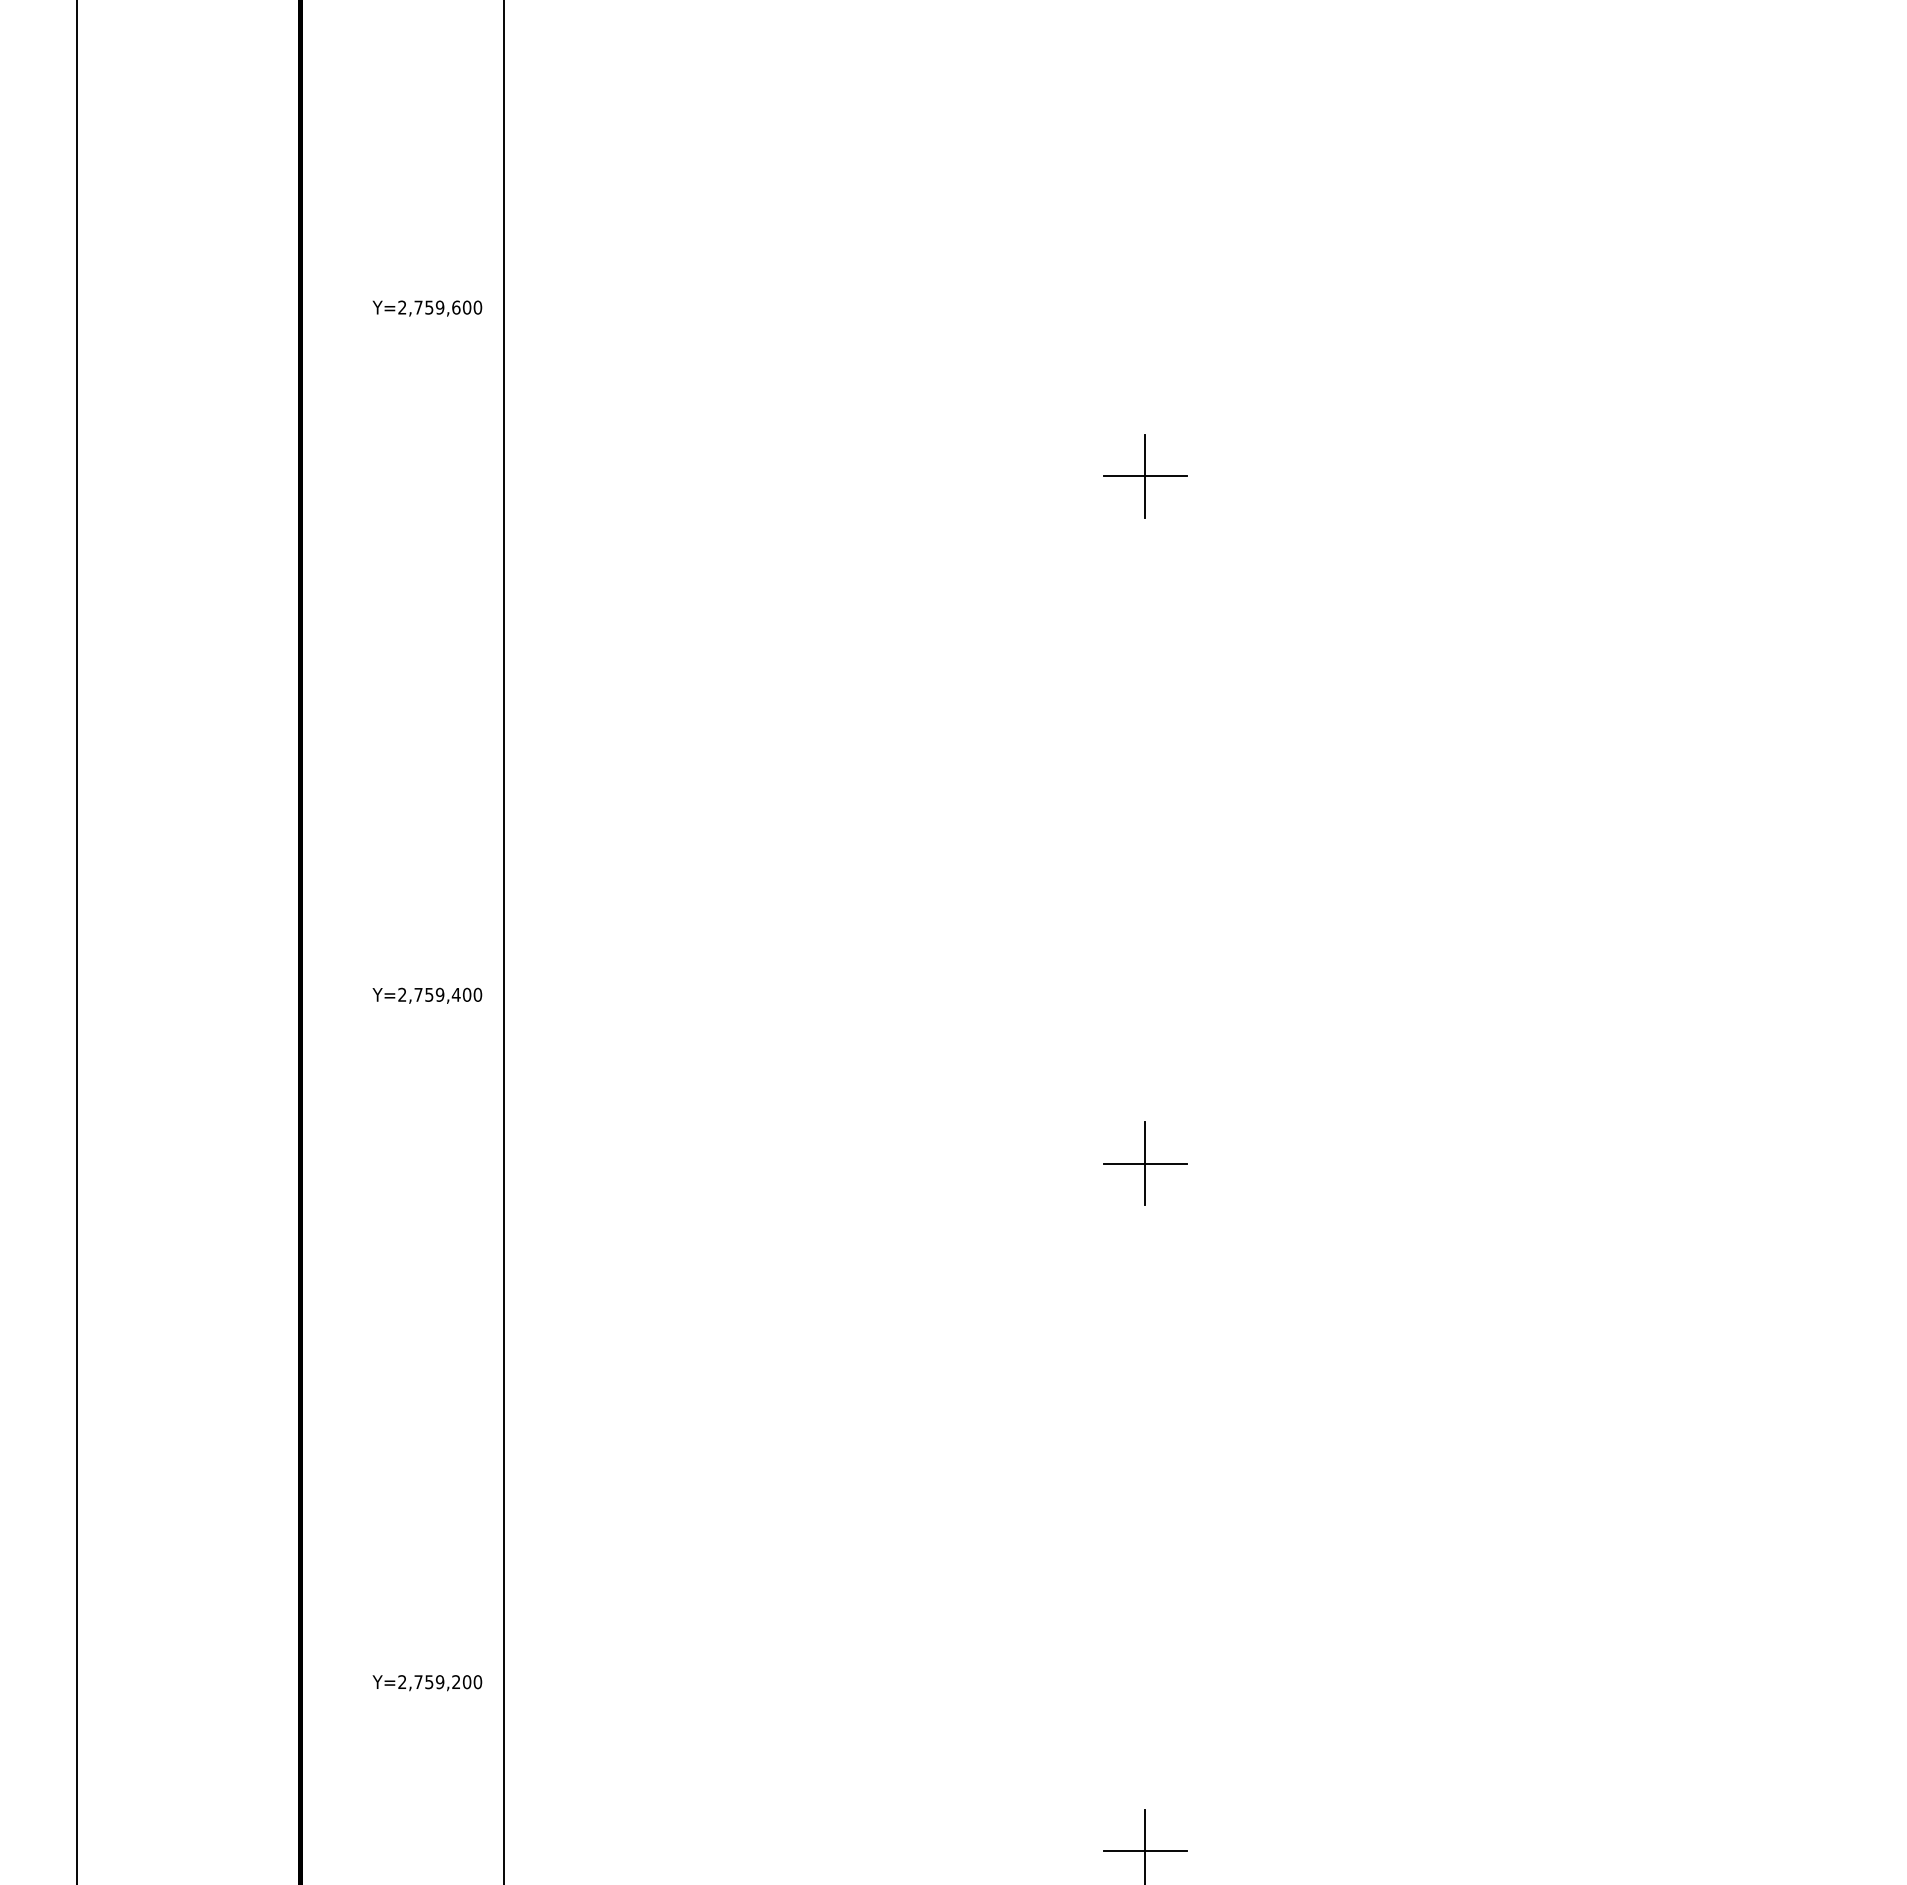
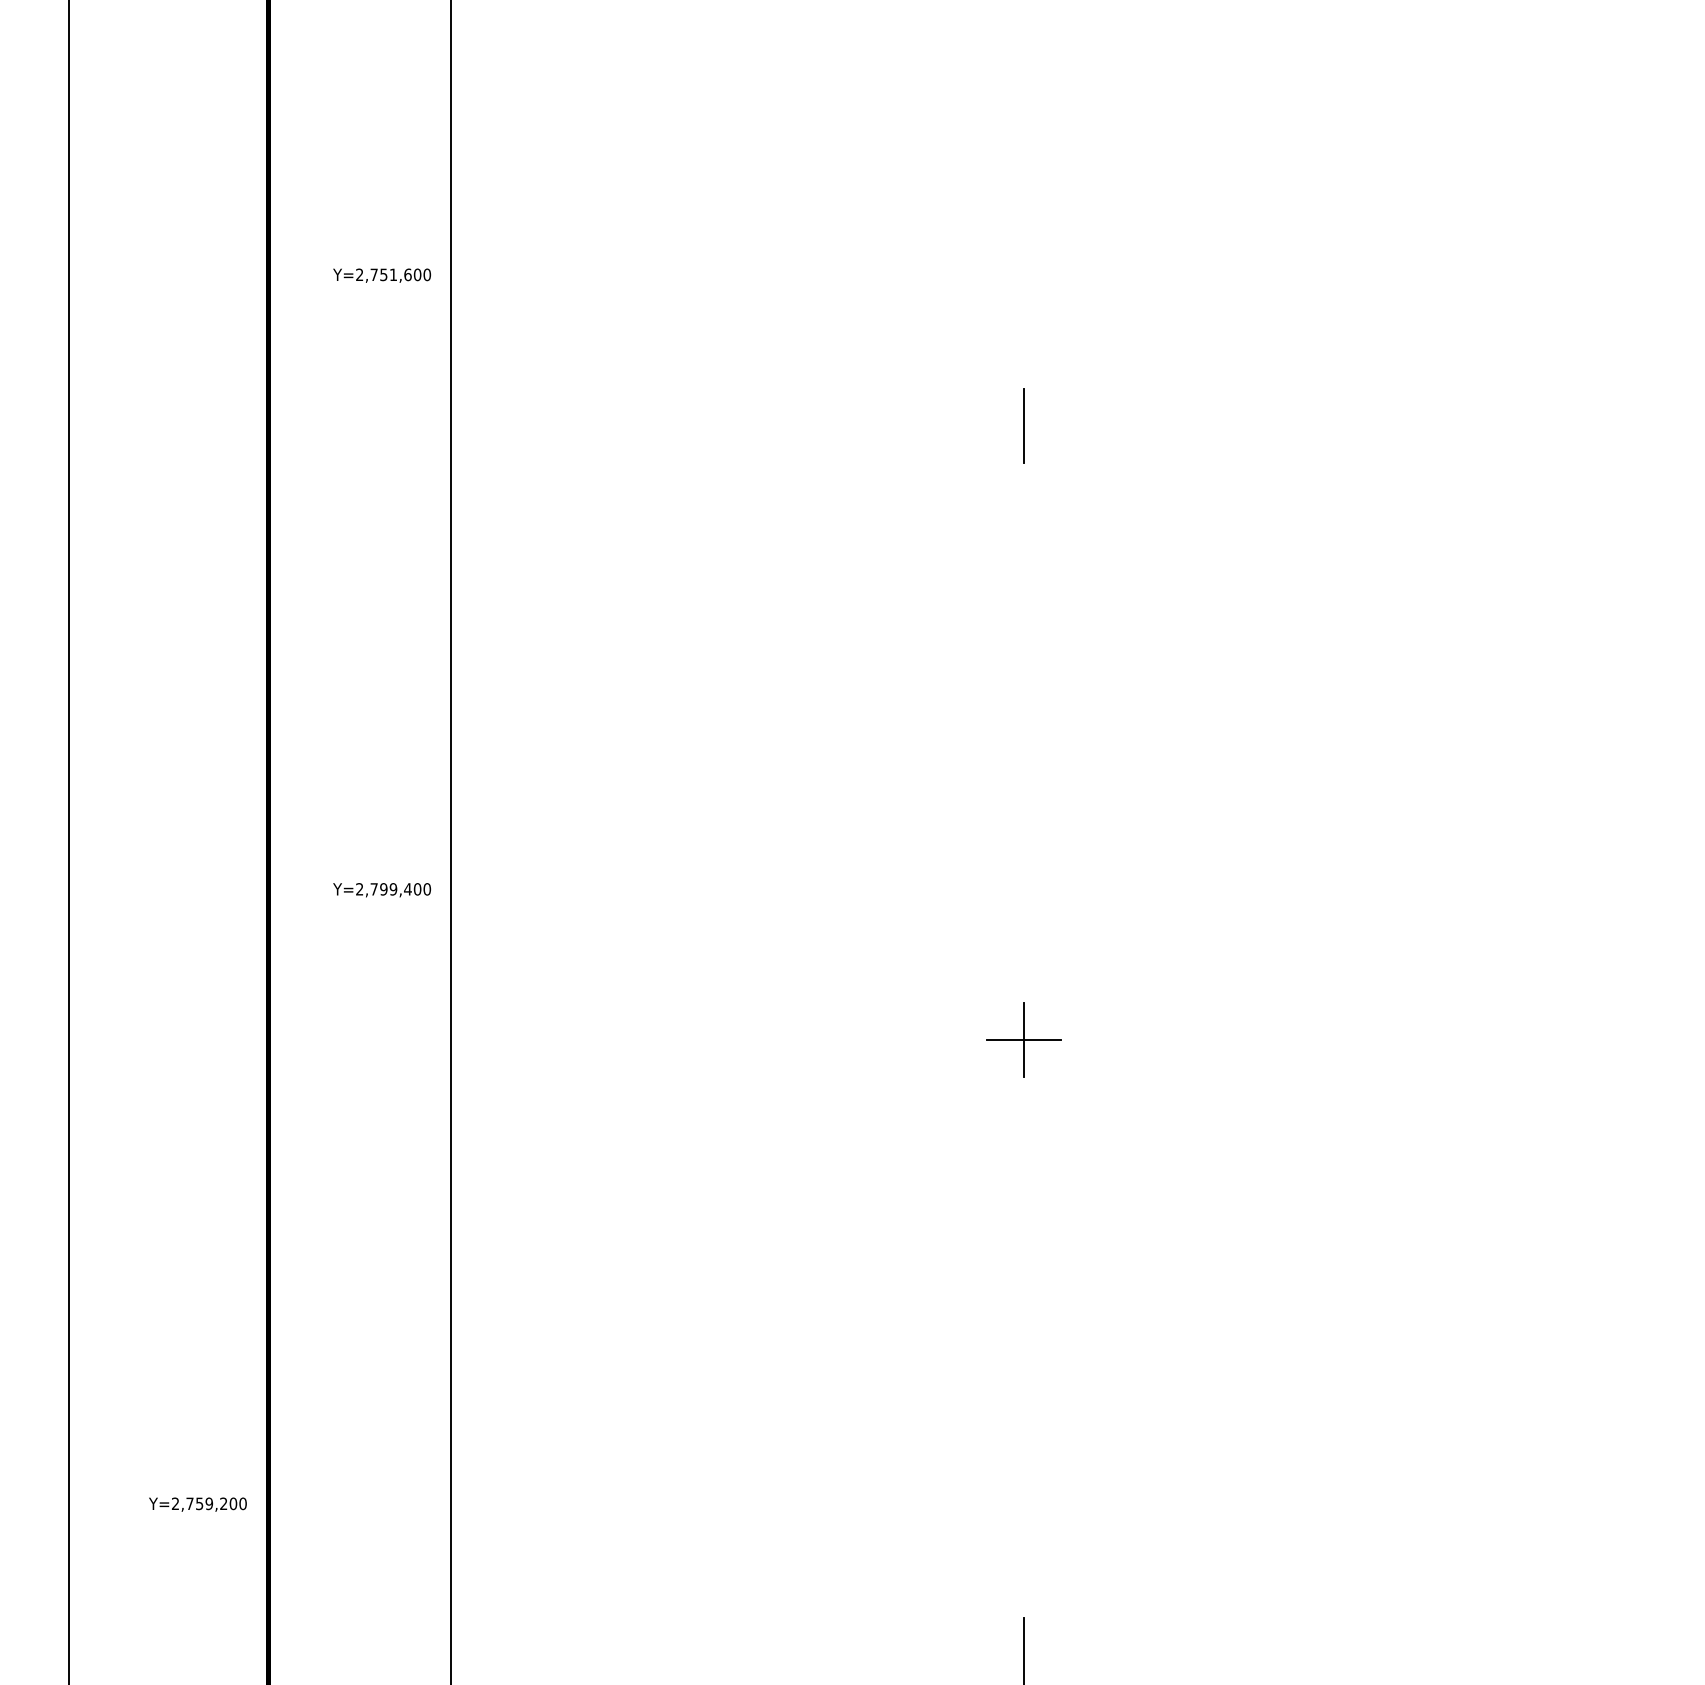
text: (439, 307) -> (392, 274), Y=2,759,600 -> Y=2,751,600
line: (1145, 476) -> (1024, 425), removed
text: (429, 994) -> (383, 888), Y=2,759,400 -> Y=2,799,400
text: (427, 1683) -> (198, 1505), moved
line: (1145, 1850) -> (1024, 1654), removed

